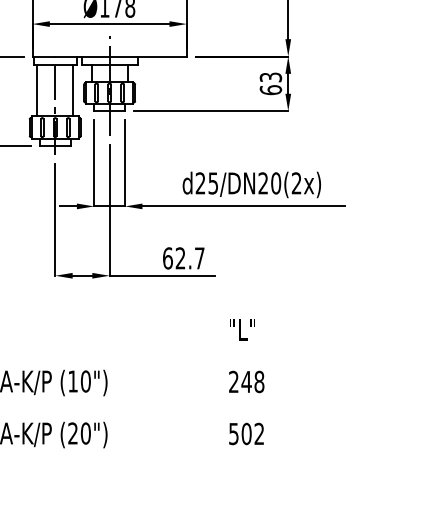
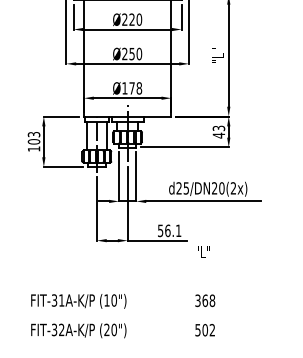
text: (270, 89) -> (218, 135), 63 -> 43
text: (183, 257) -> (169, 230), 62.7 -> 56.1
text: (243, 328) -> (203, 251), moved
text: (240, 381) -> (201, 300), 248 -> 368

